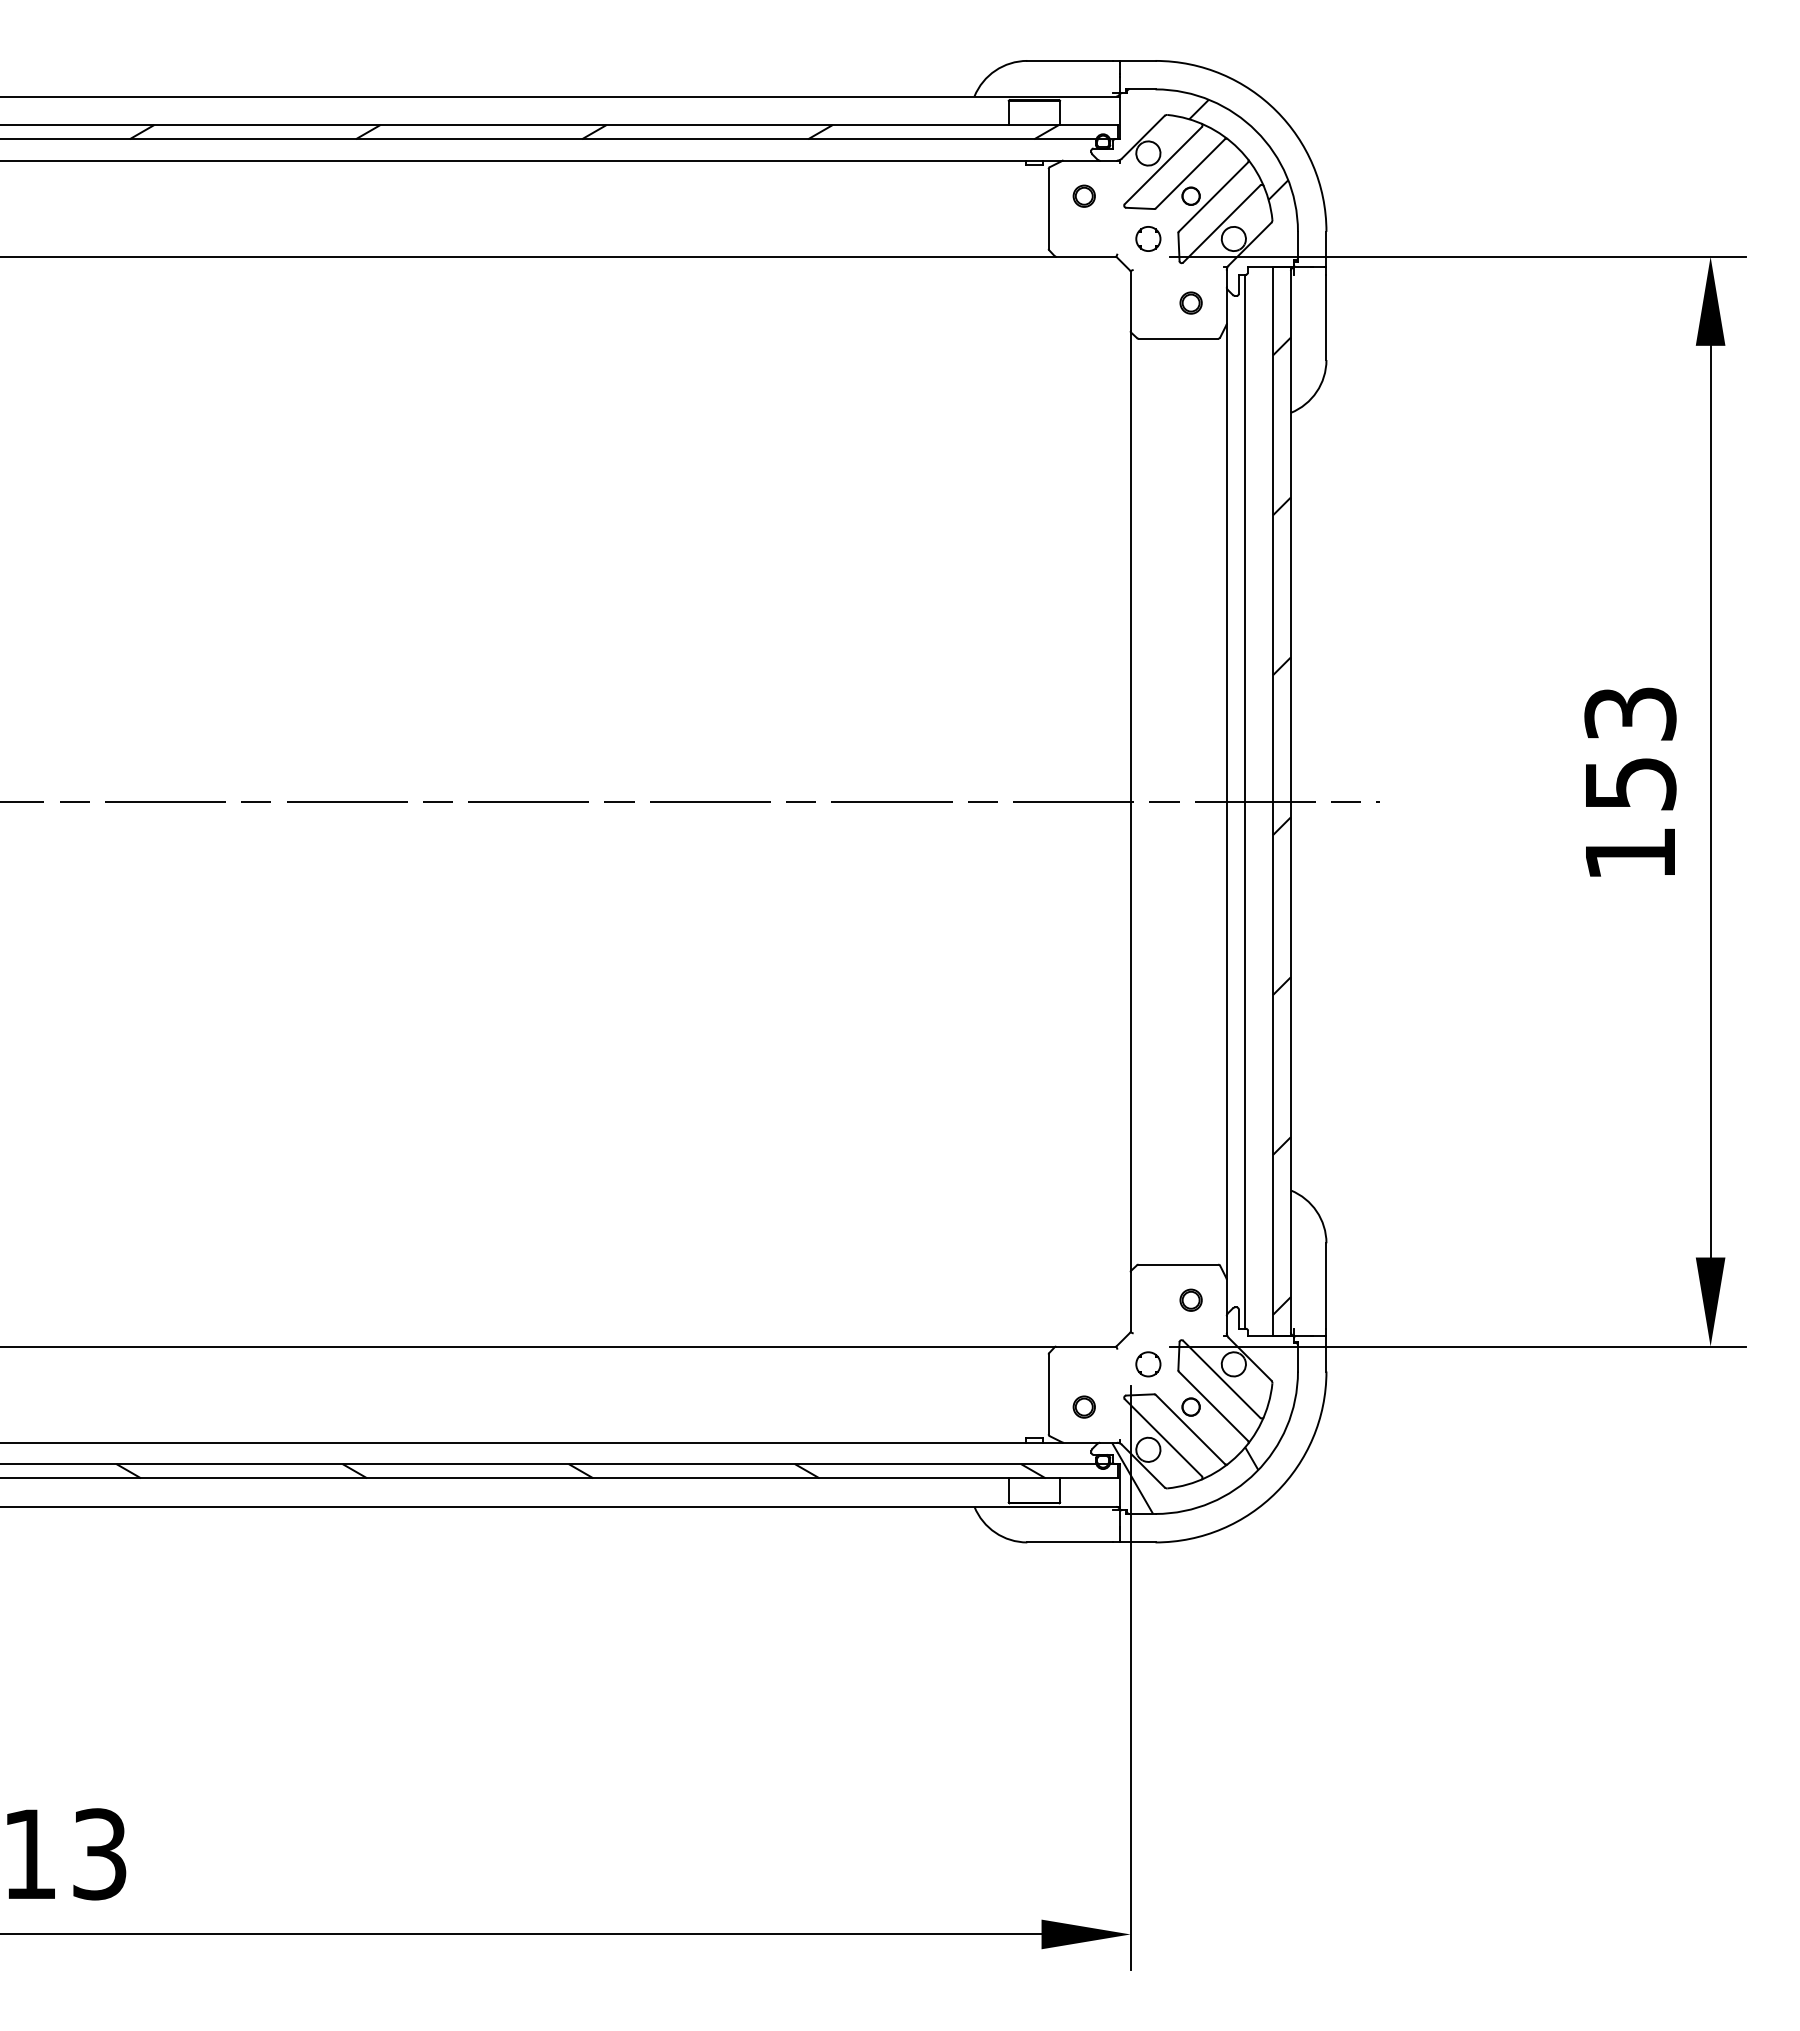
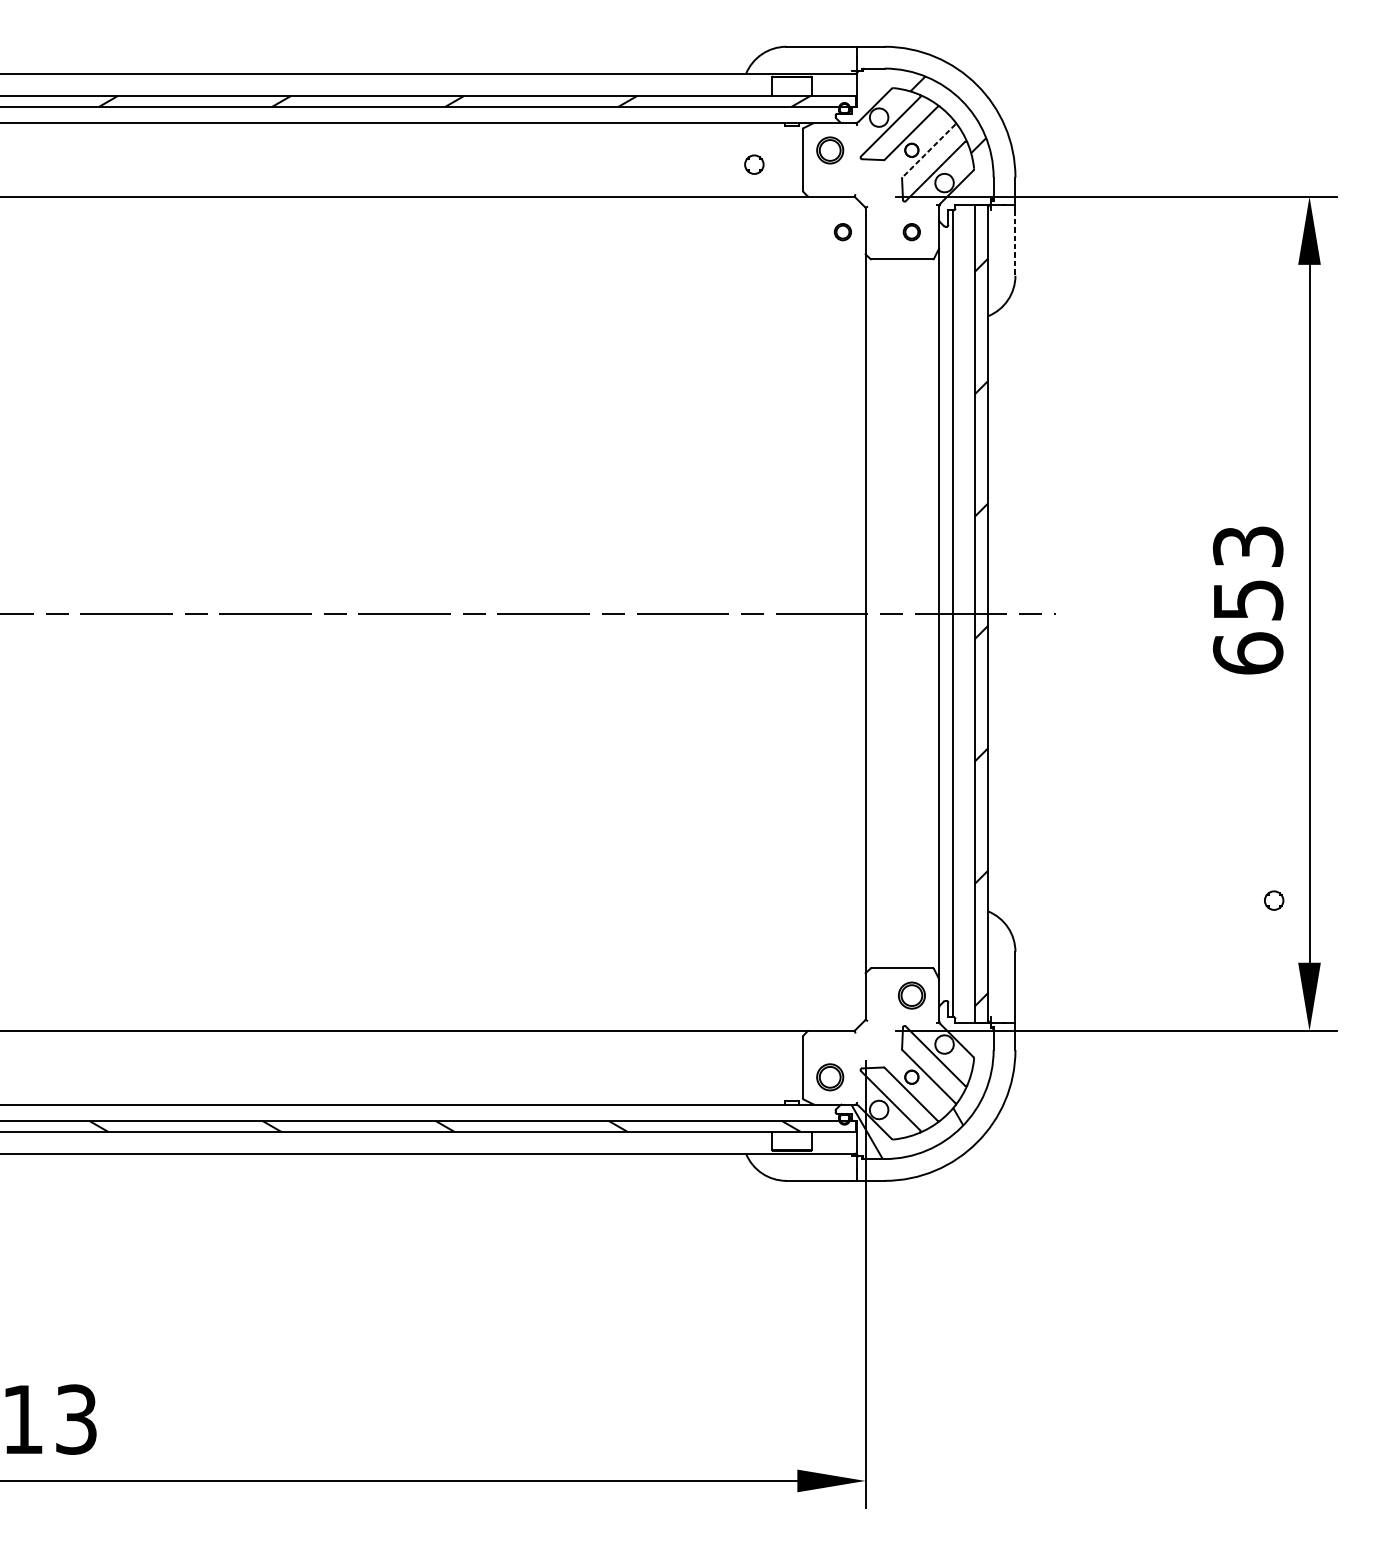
part: (1083, 195) -> (829, 149), size x1.6
line: (1213, 197) -> (928, 151), solid -> dashed
circle: (1148, 238) -> (754, 164), moved
part: (1100, 302) -> (842, 231), added
line: (1326, 317) -> (1015, 243), solid -> dashed
text: (1630, 852) -> (1248, 652), 153 -> 653
part: (1190, 1299) -> (911, 994), size x1.6
circle: (1148, 1364) -> (1274, 900), moved
part: (1083, 1406) -> (829, 1076), size x1.6

